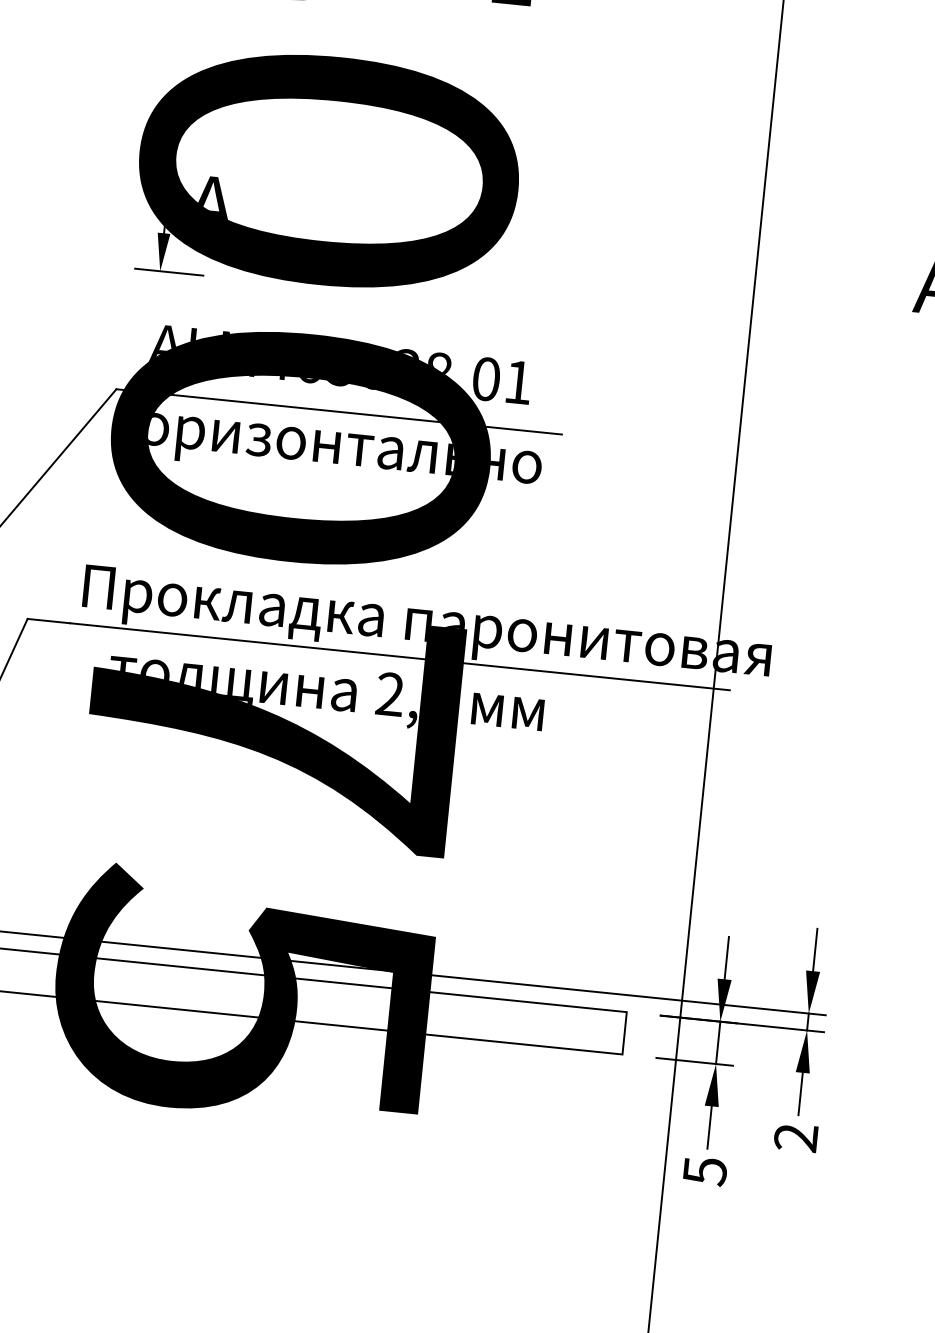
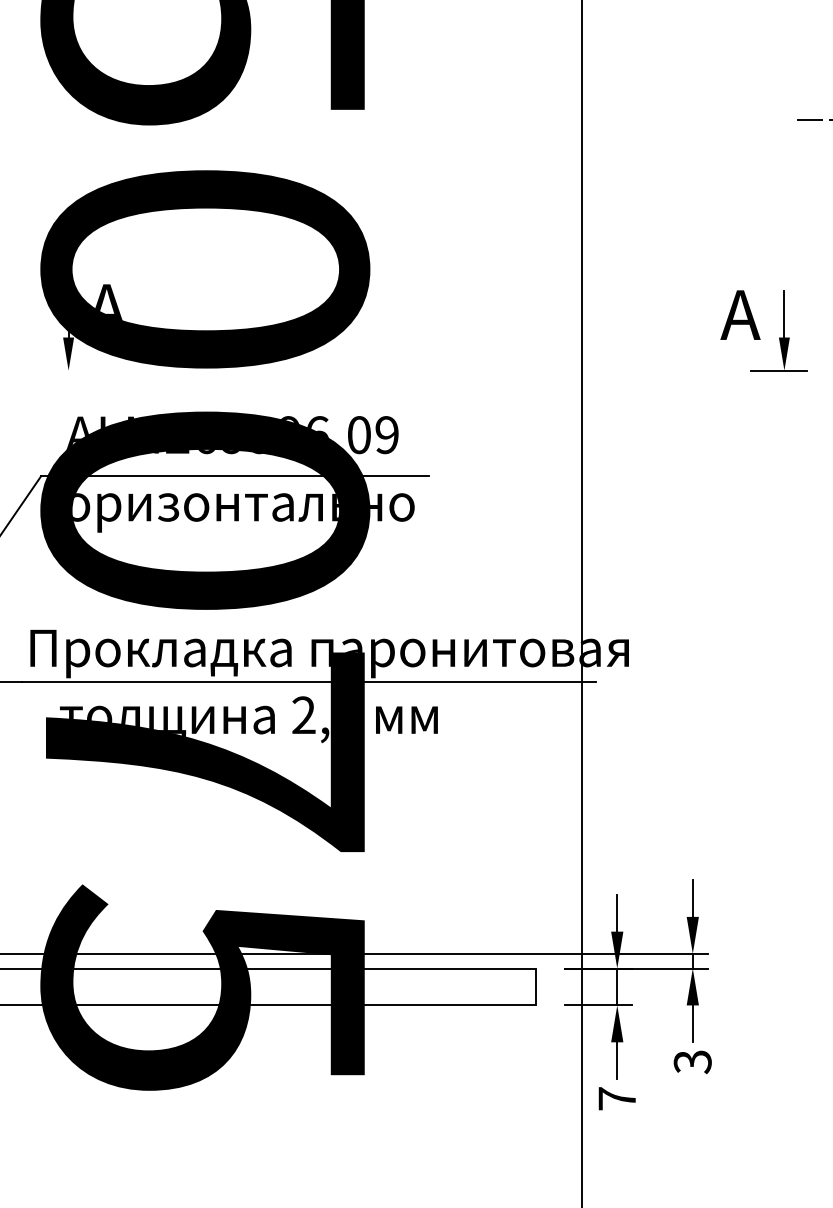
line: (169, 272) -> (76, 370), removed
text: (398, 370) -> (282, 435), ALM465038.01 -> ALM269996.09
text: (795, 1138) -> (692, 1062), 2 -> 3
text: (705, 1172) -> (617, 1099), 5 -> 7

